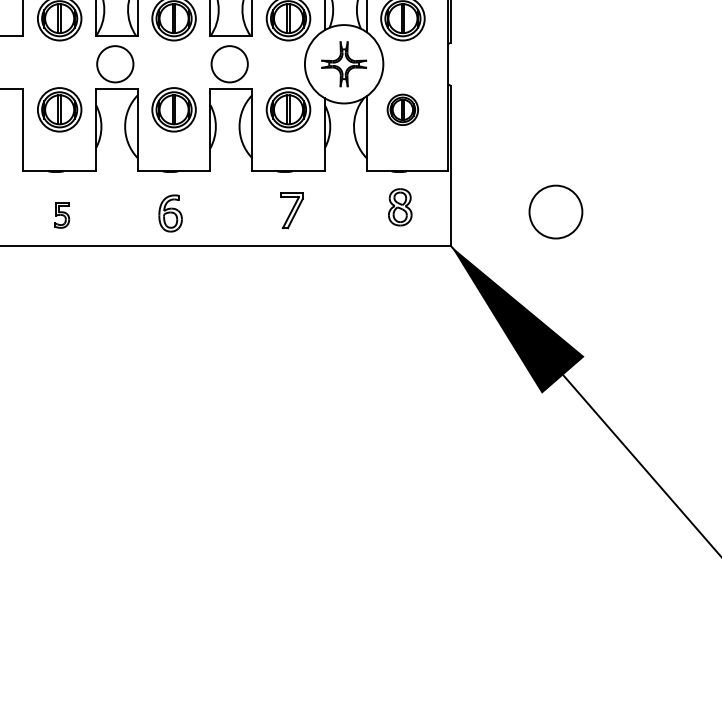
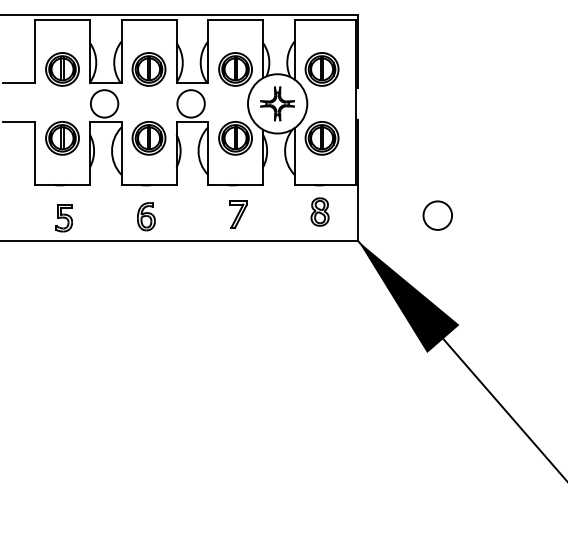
part: (402, 110) -> (321, 138), size x1.43
circle: (555, 211) -> (437, 215), size x0.71
part: (60, 215) -> (63, 218), size x1.43

